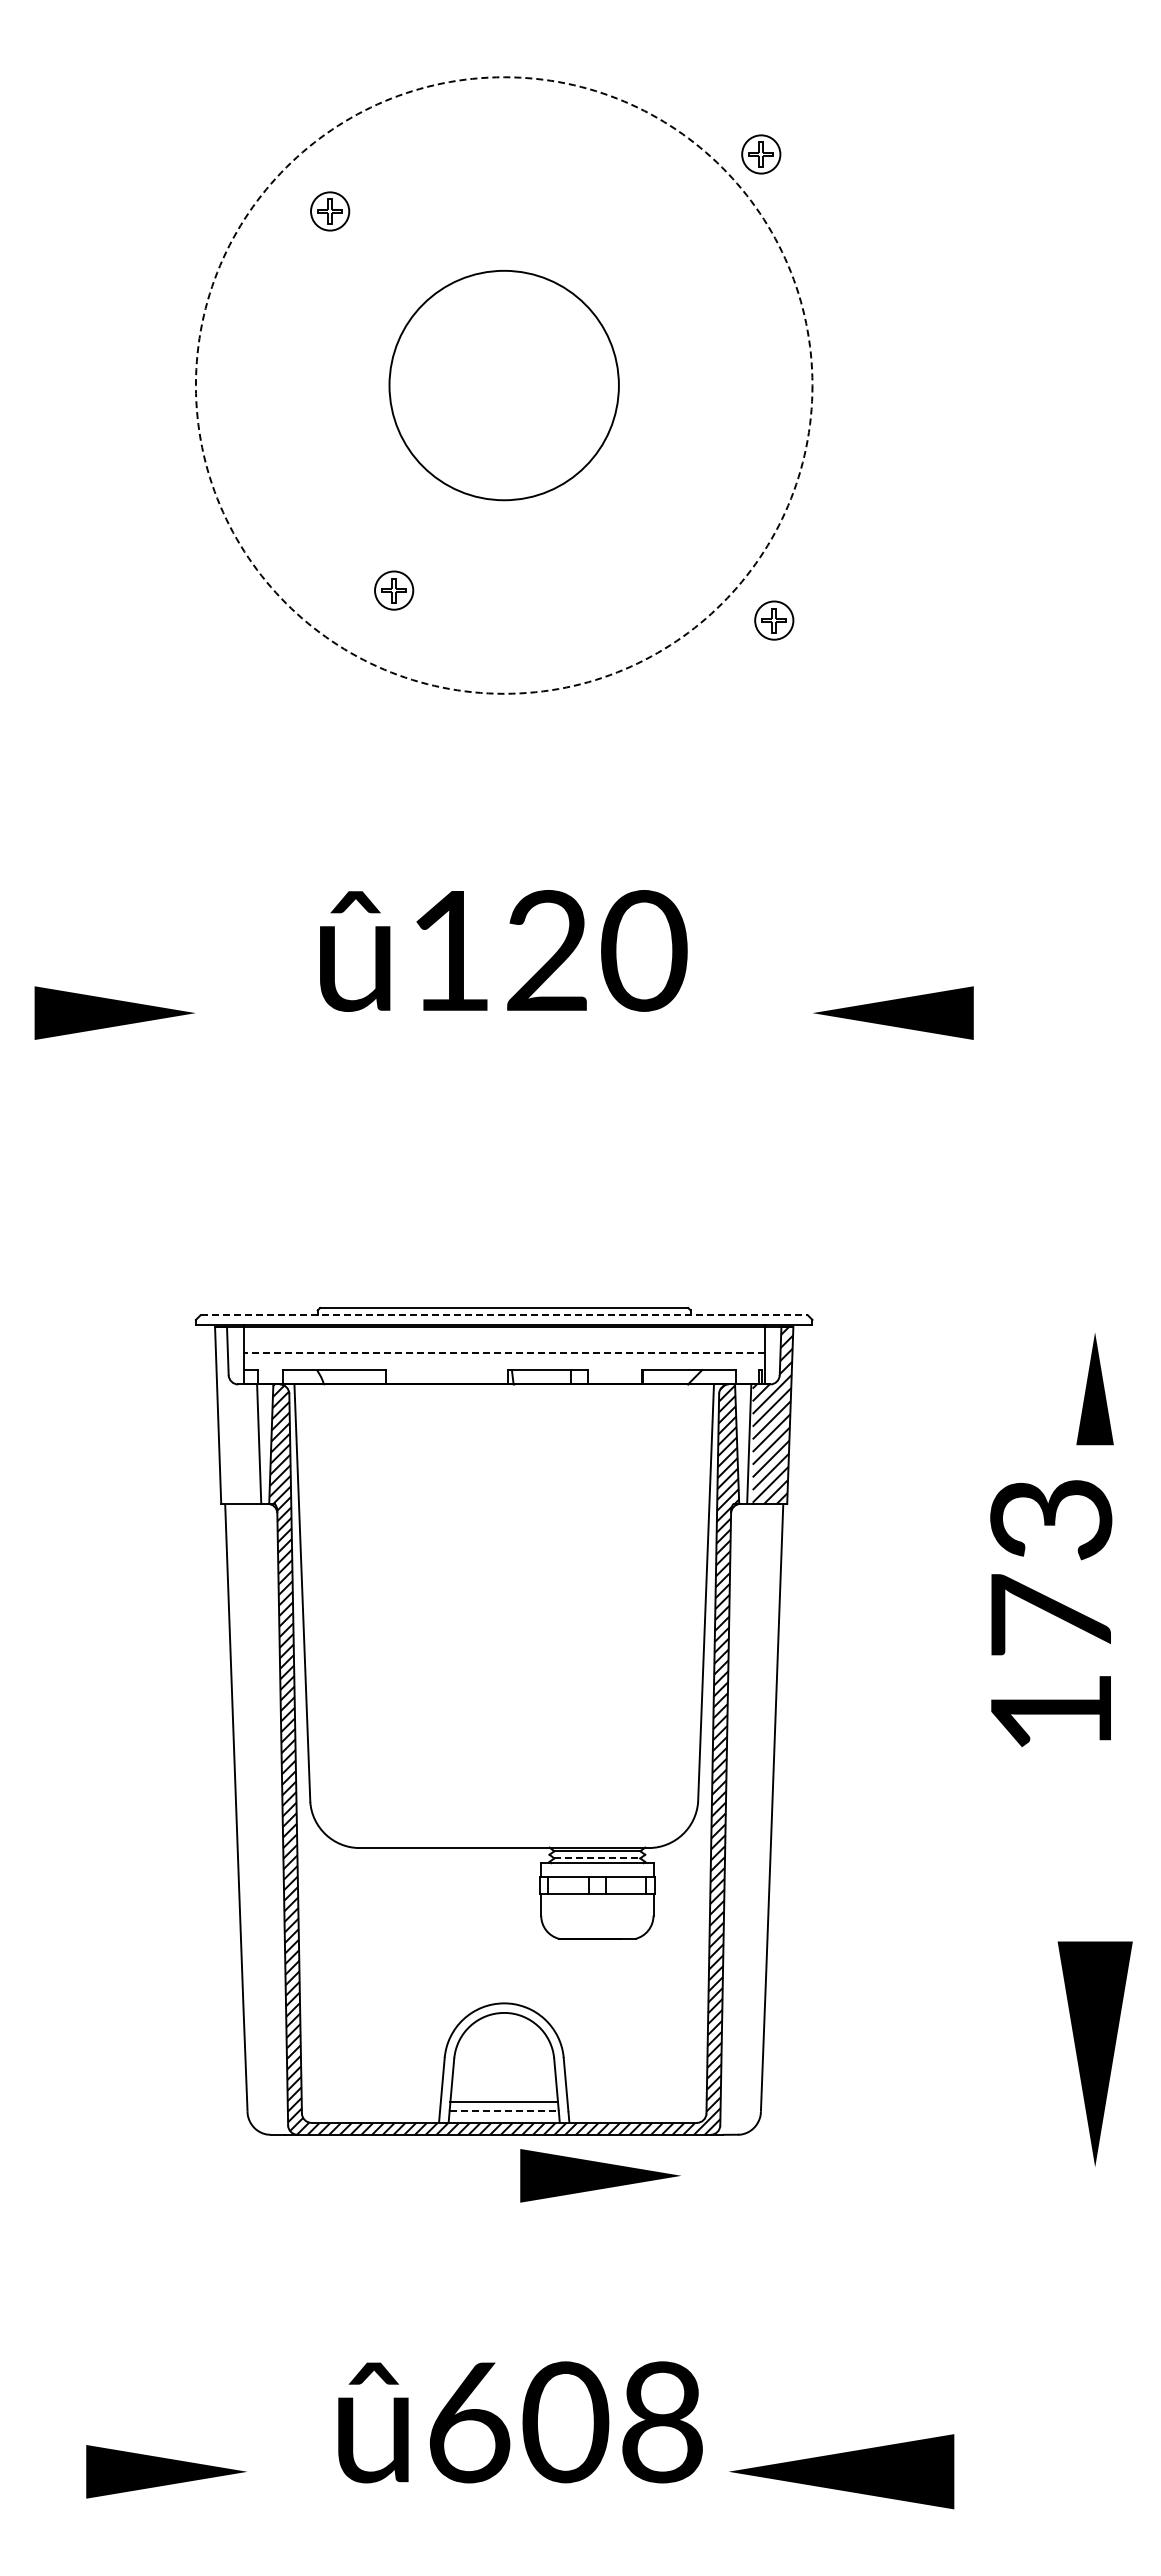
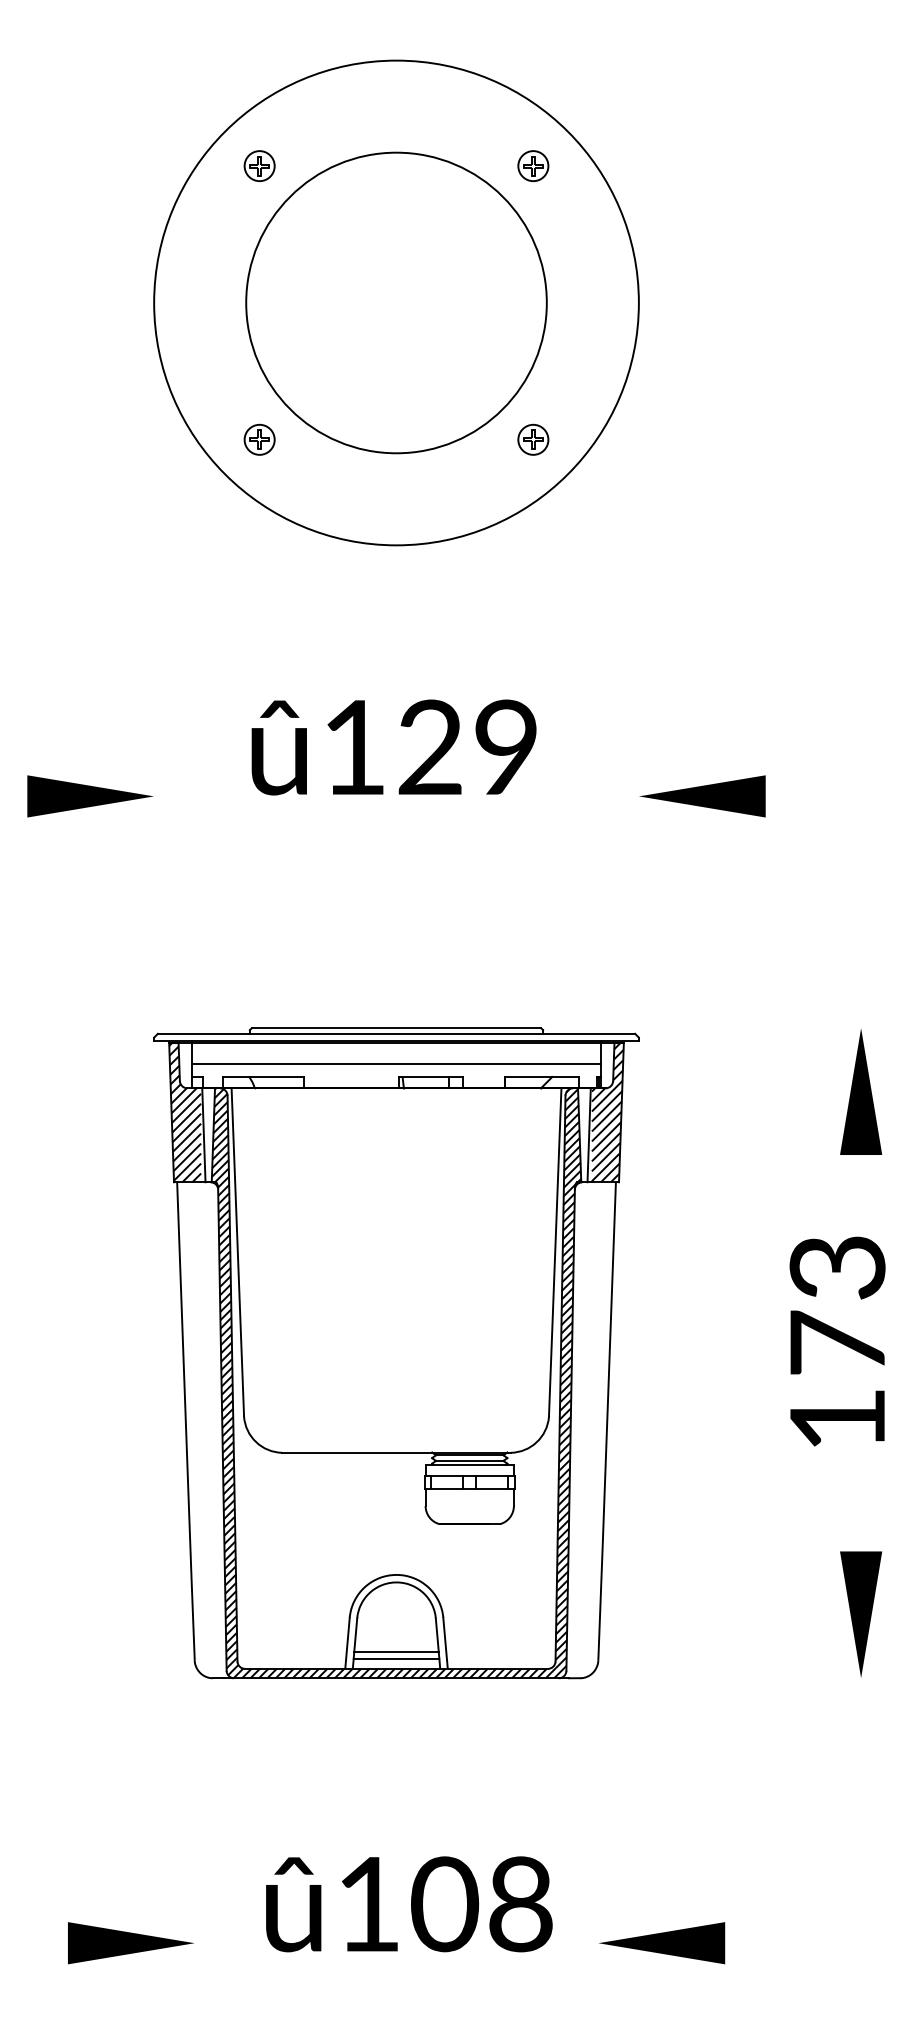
part: (761, 154) -> (533, 166), moved
circle: (503, 385) -> (395, 302), dashed -> solid
circle: (504, 385) -> (396, 302), size x1.67
part: (394, 590) -> (259, 439), moved
part: (774, 620) -> (533, 439), moved
text: (644, 950) -> (506, 747), 120 -> 129
line: (504, 1315) -> (396, 1034), dashed -> solid
line: (503, 1353) -> (395, 1063), dashed -> solid
part: (1094, 1388) -> (860, 1091), size x1.43
hatch: (235, 1415) -> (185, 1112), added
text: (1051, 1613) -> (837, 1341), moved
line: (597, 1858) -> (469, 1461), dashed -> solid
part: (1094, 2053) -> (860, 1614), size x0.71
line: (504, 2110) -> (396, 1659), dashed -> solid
part: (600, 2175) -> (472, 1710), removed
text: (469, 2422) -> (369, 1904), 608 -> 108
part: (841, 2471) -> (661, 1942), size x0.71

